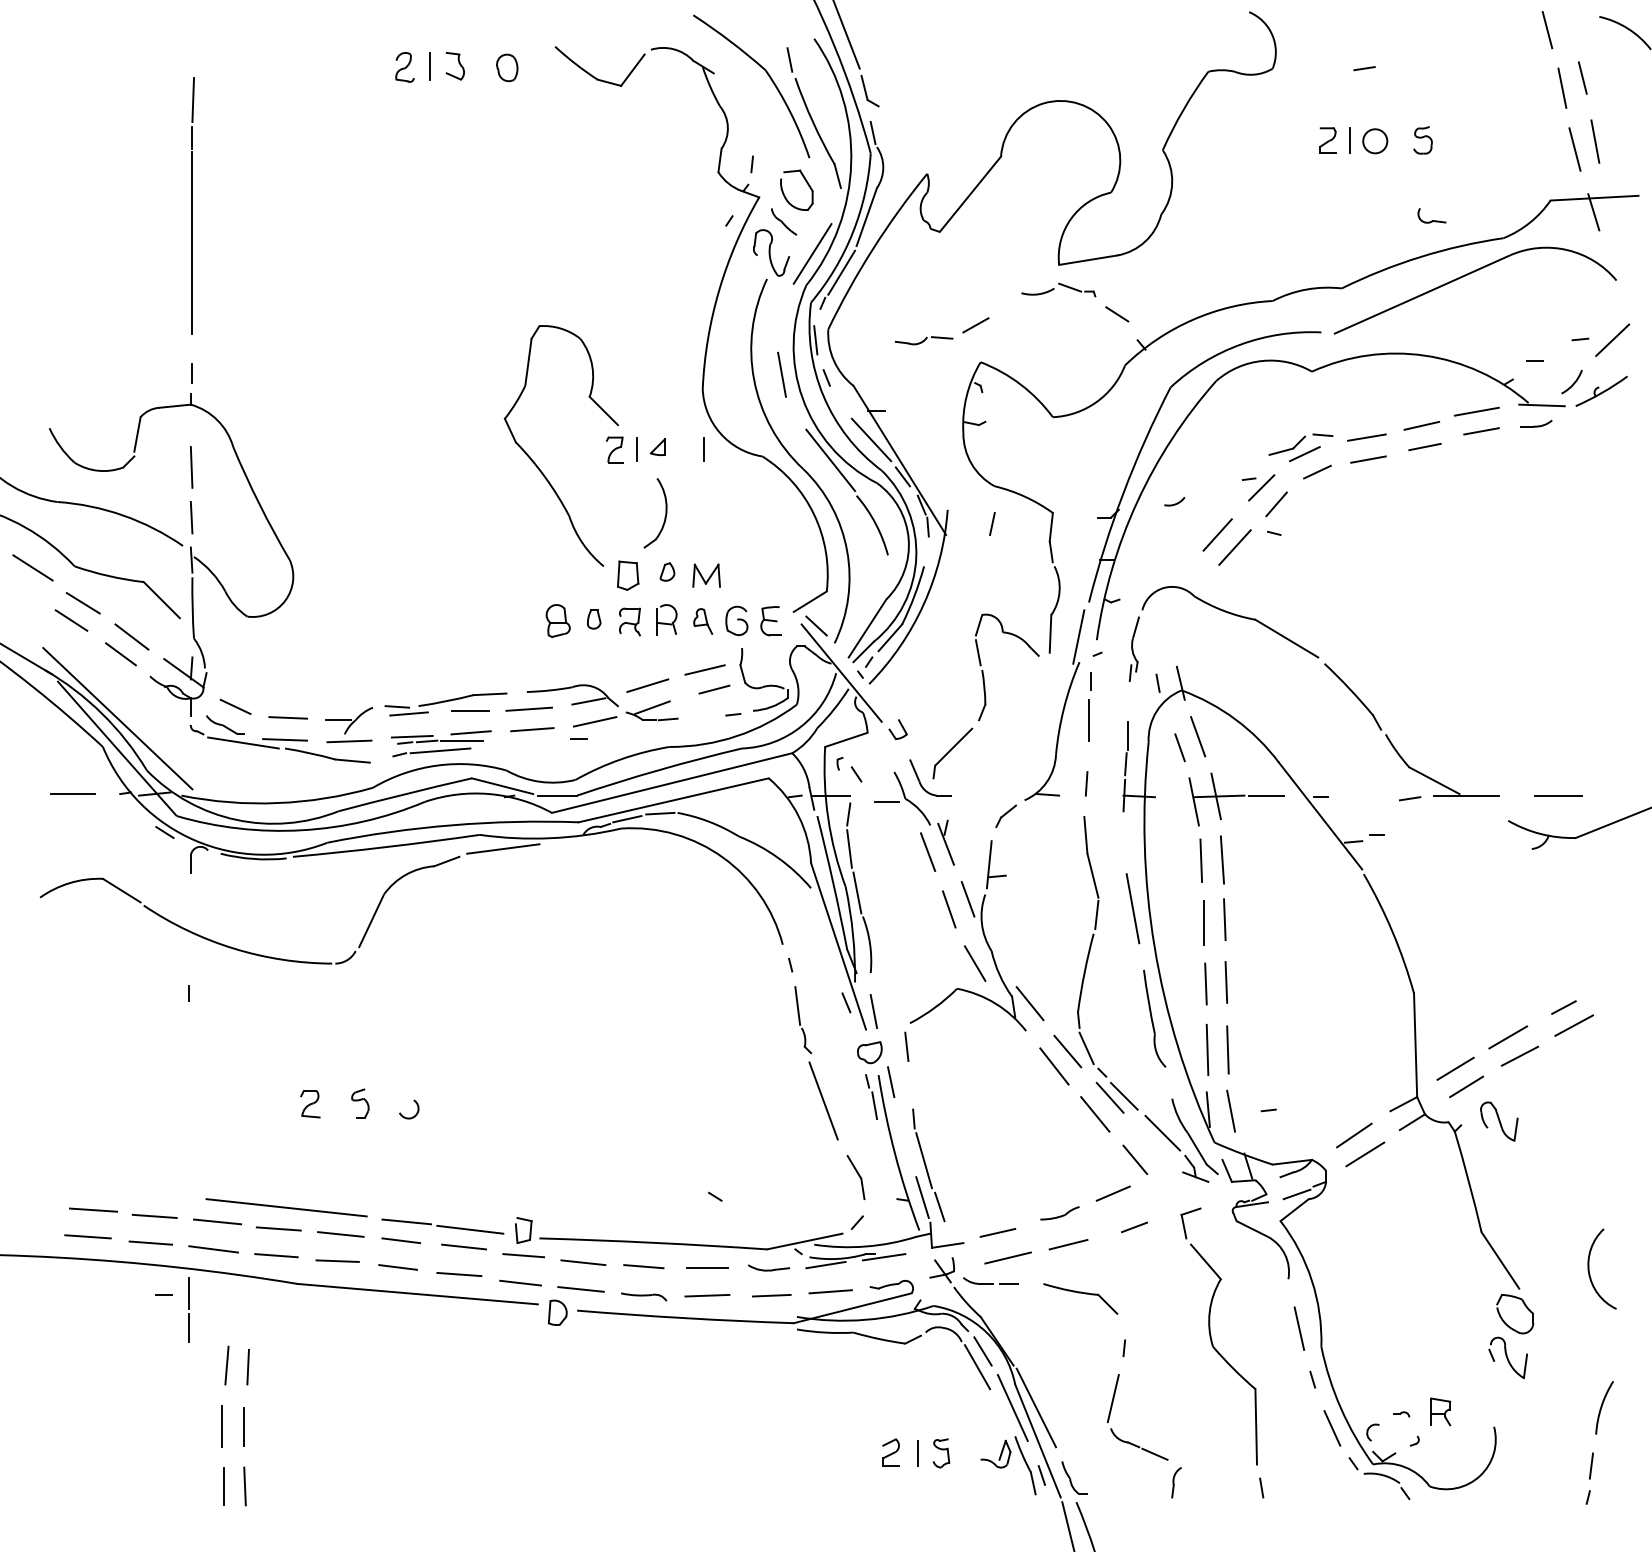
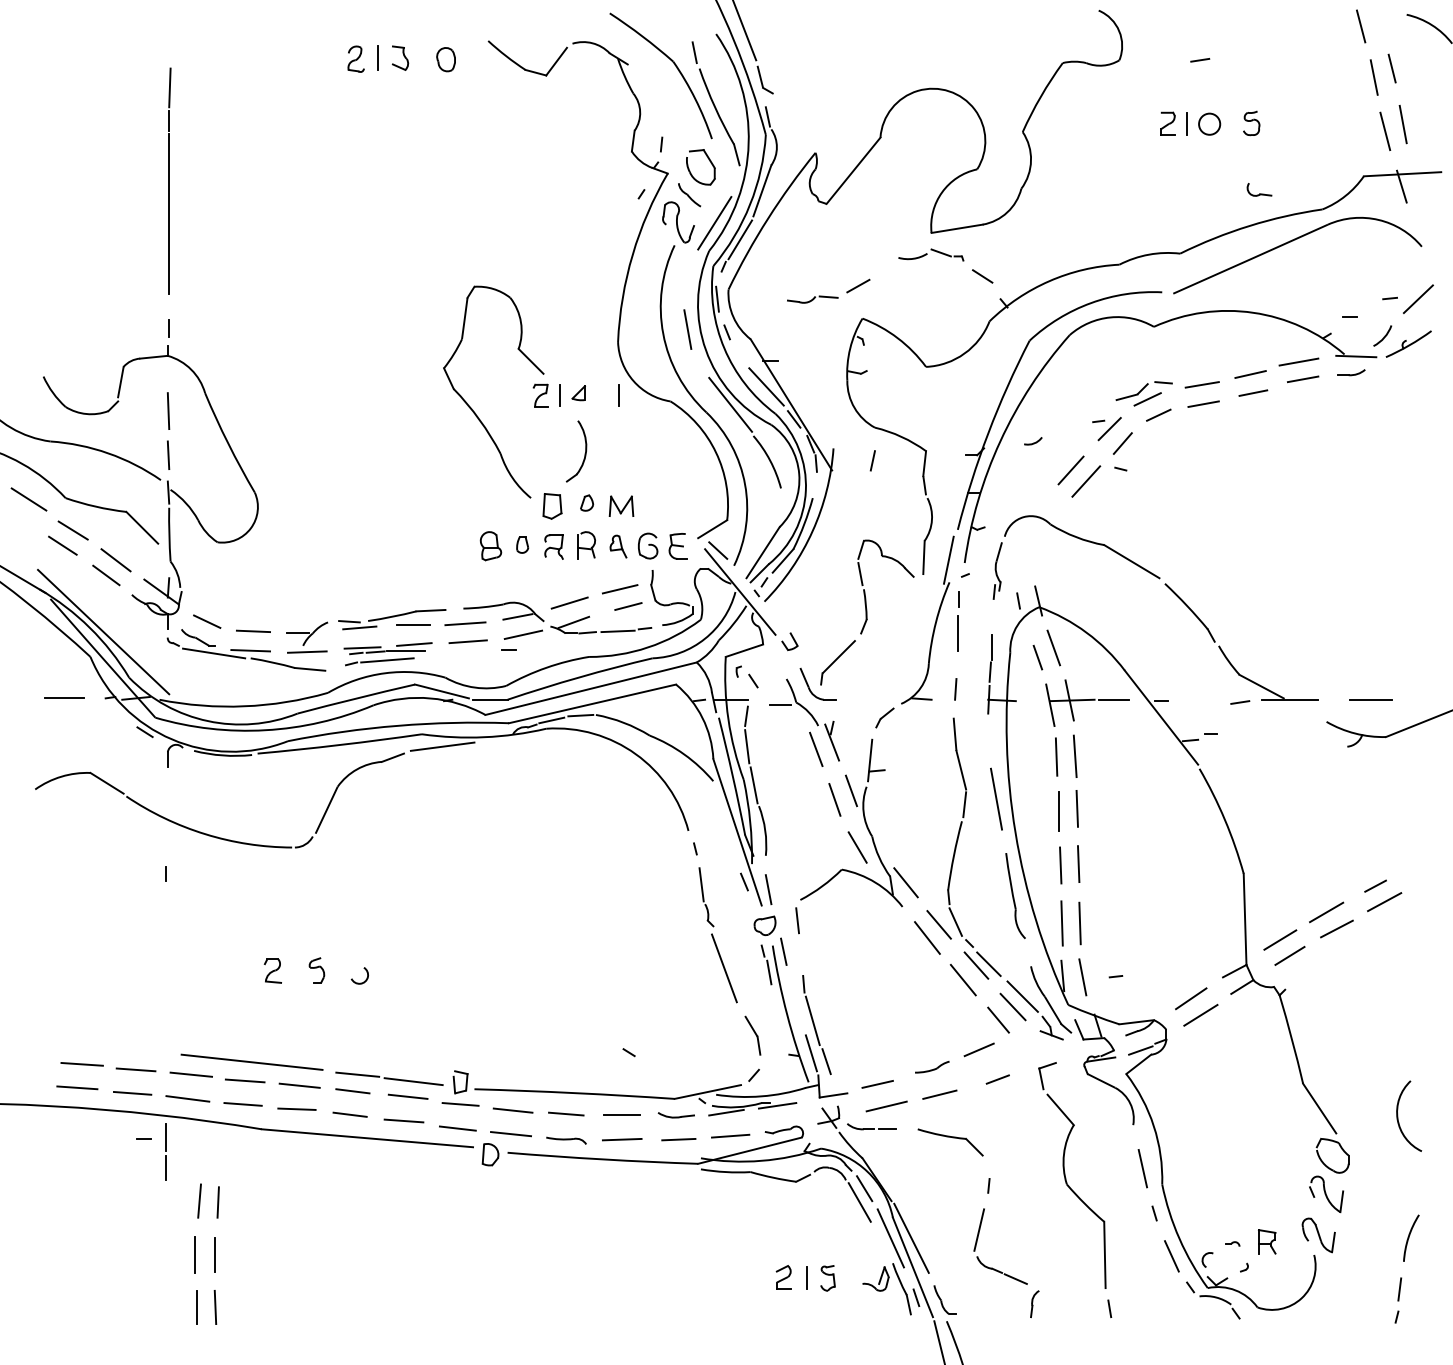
line: (702, 717) -> (617, 631), added
part: (1499, 1121) -> (1318, 1235), moved
line: (1151, 1144) -> (1012, 1006), added

